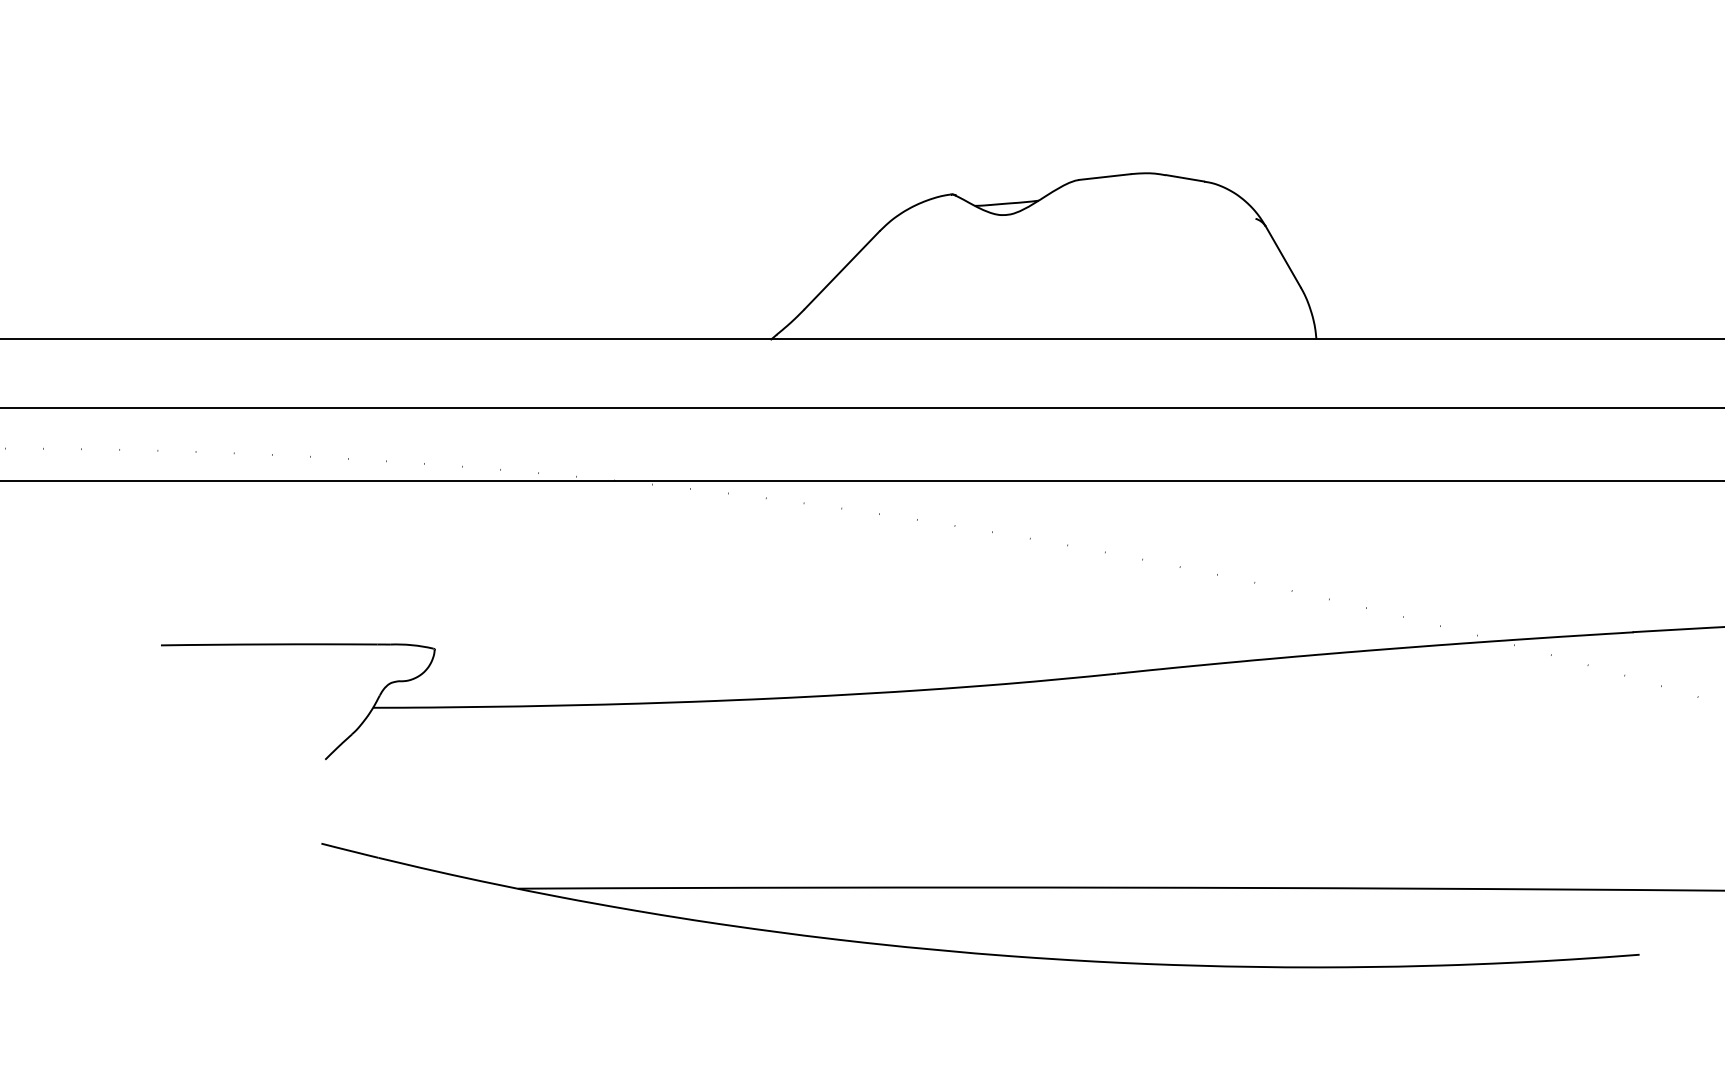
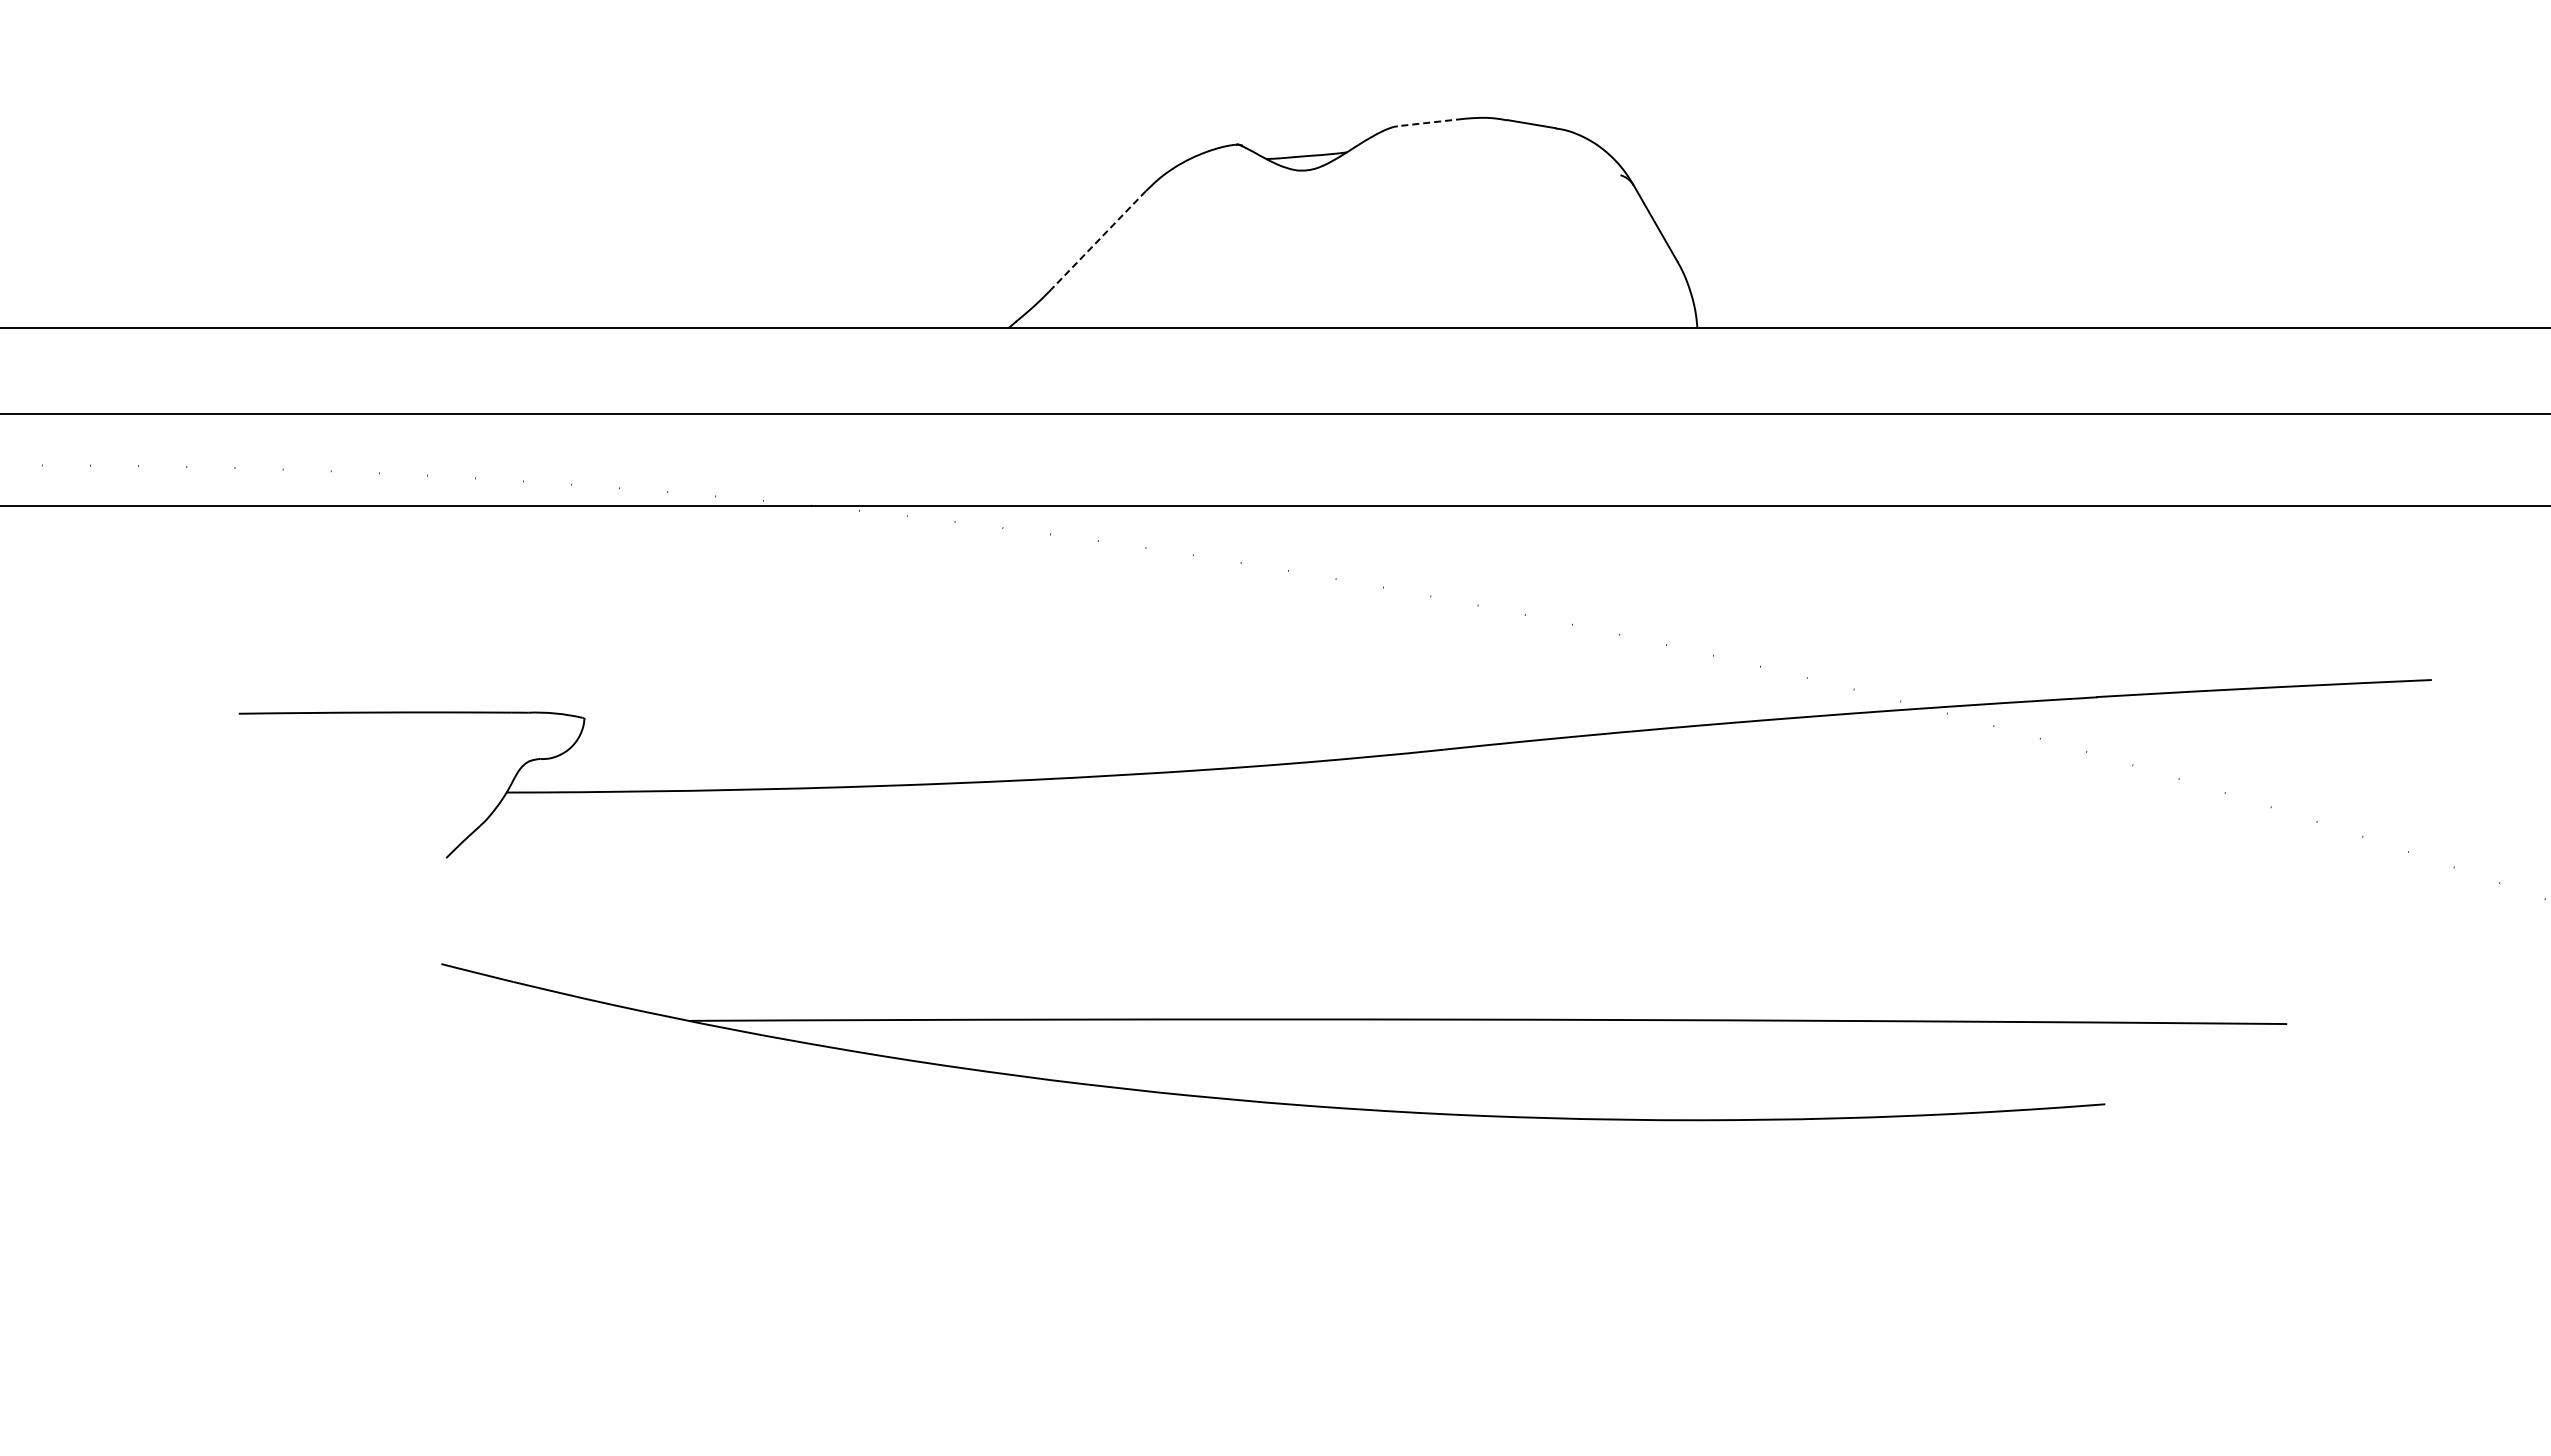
line: (1105, 176) -> (1430, 122), solid -> dashed
line: (841, 270) -> (1098, 240), solid -> dashed

